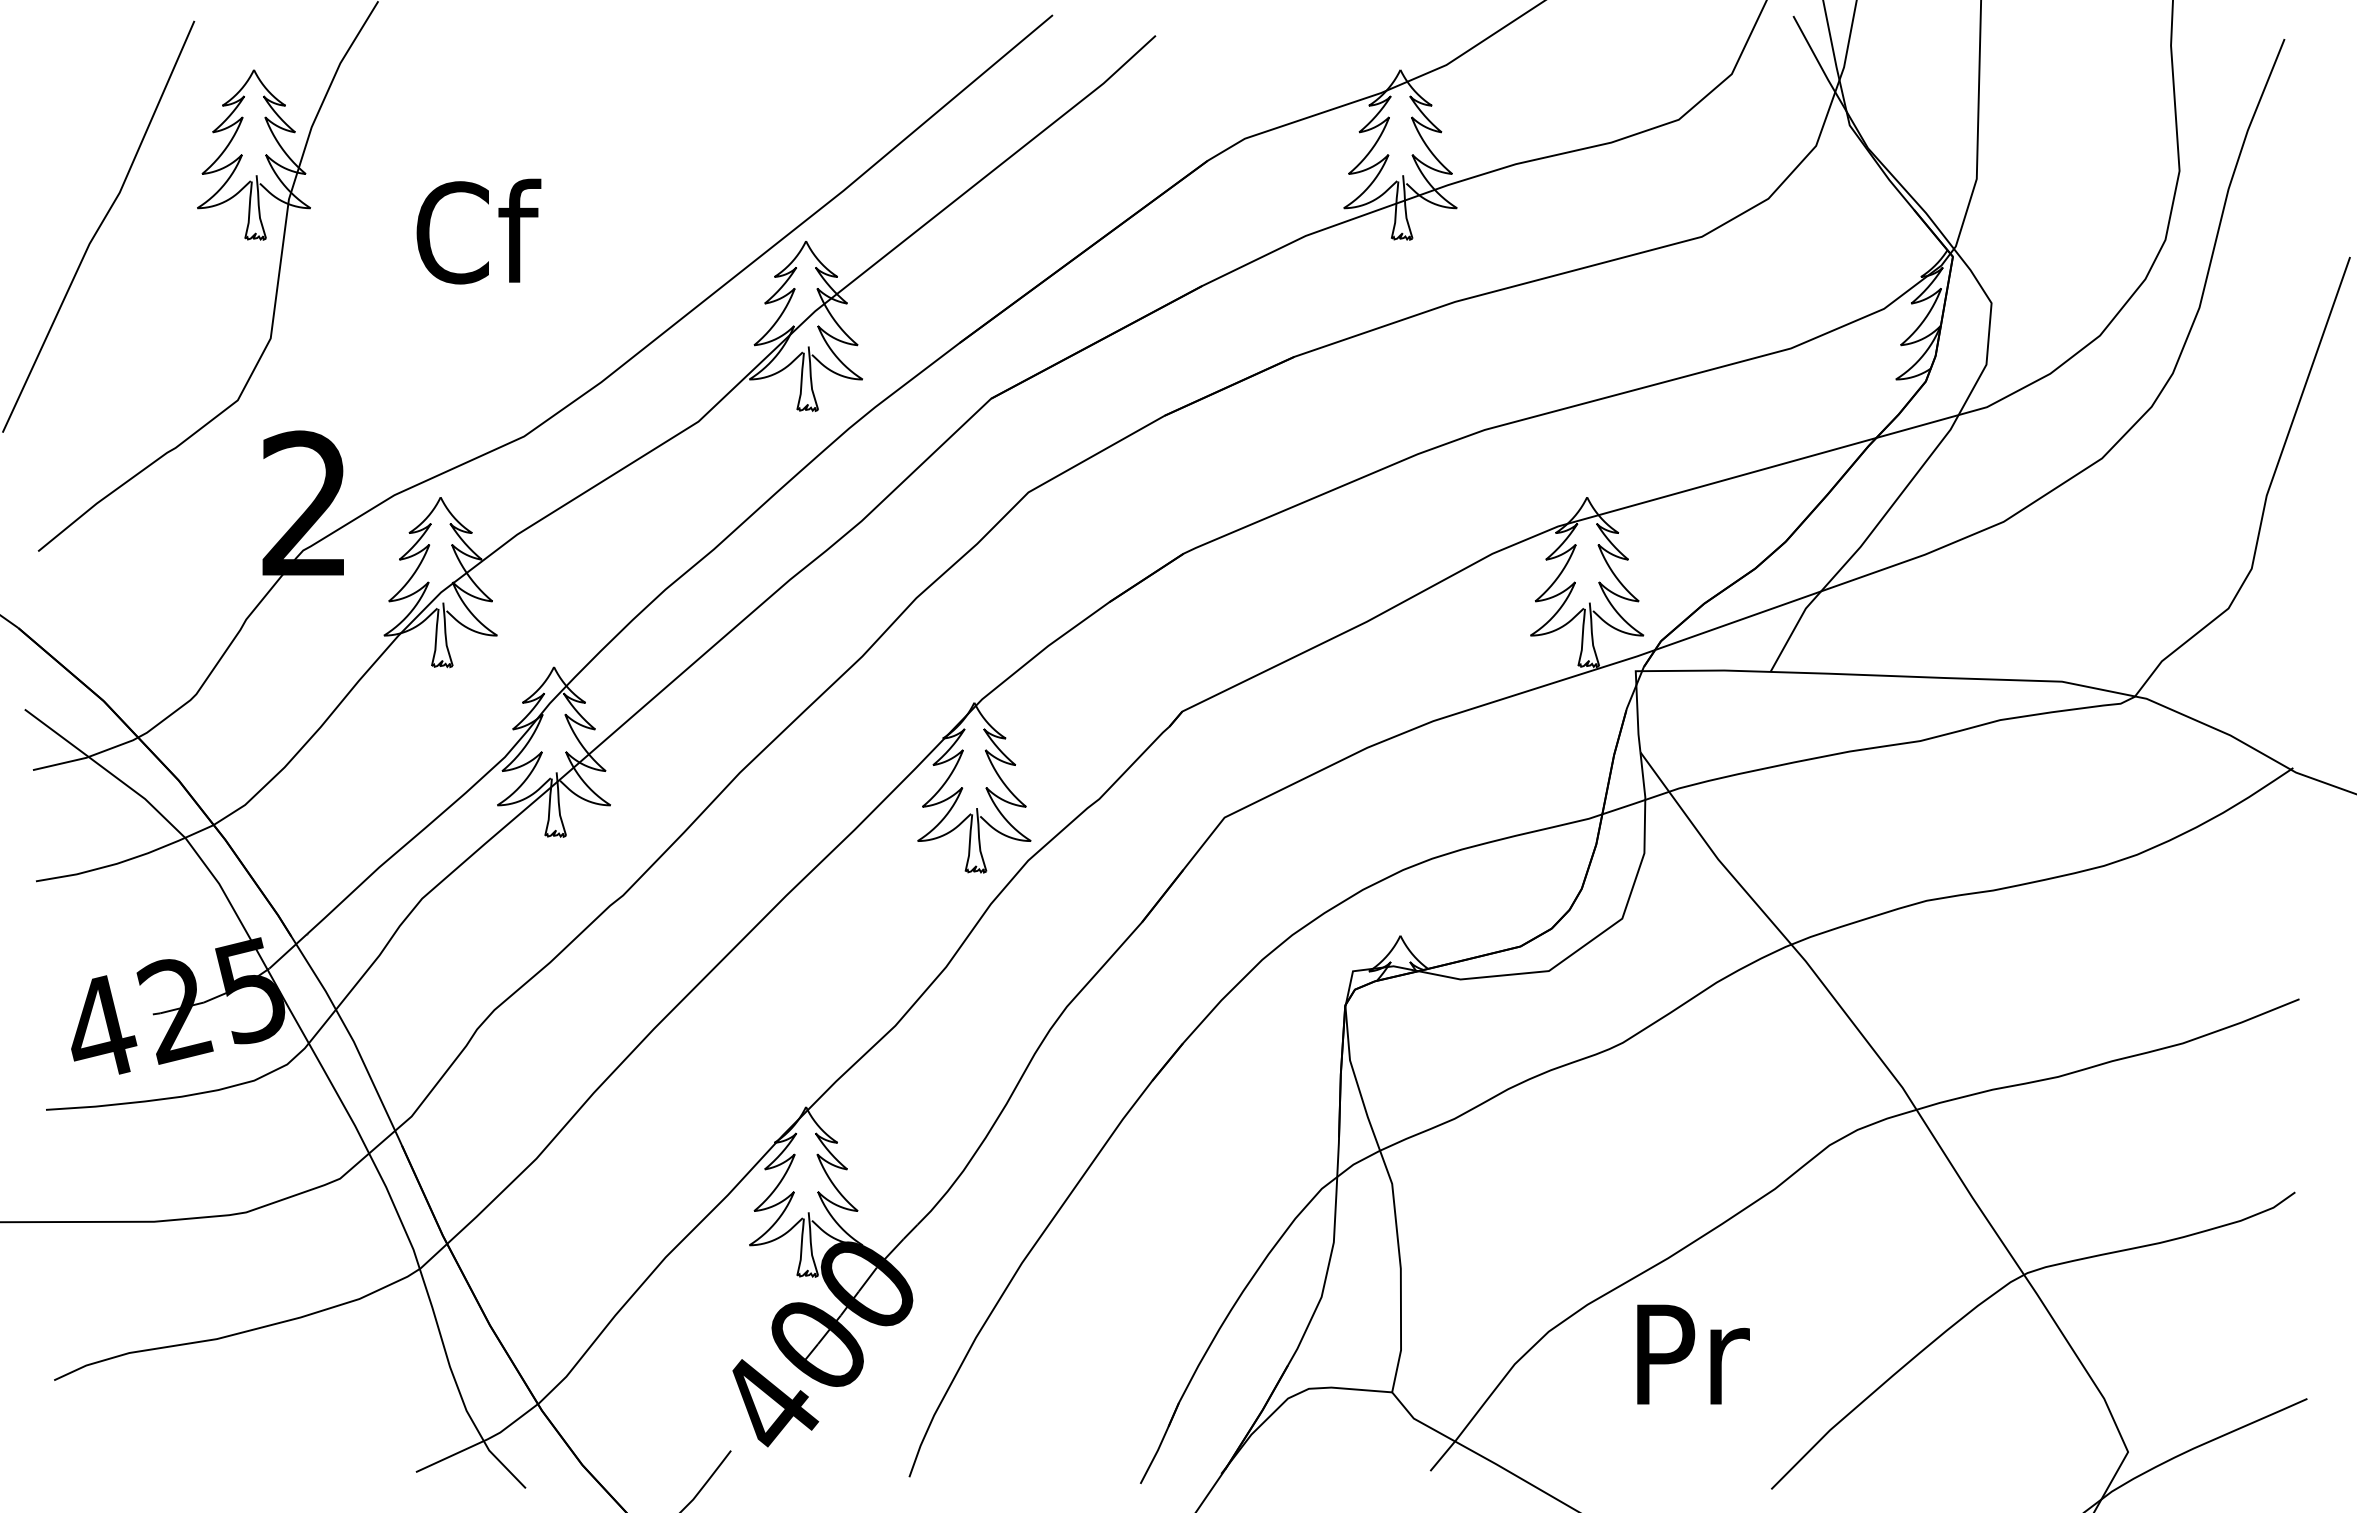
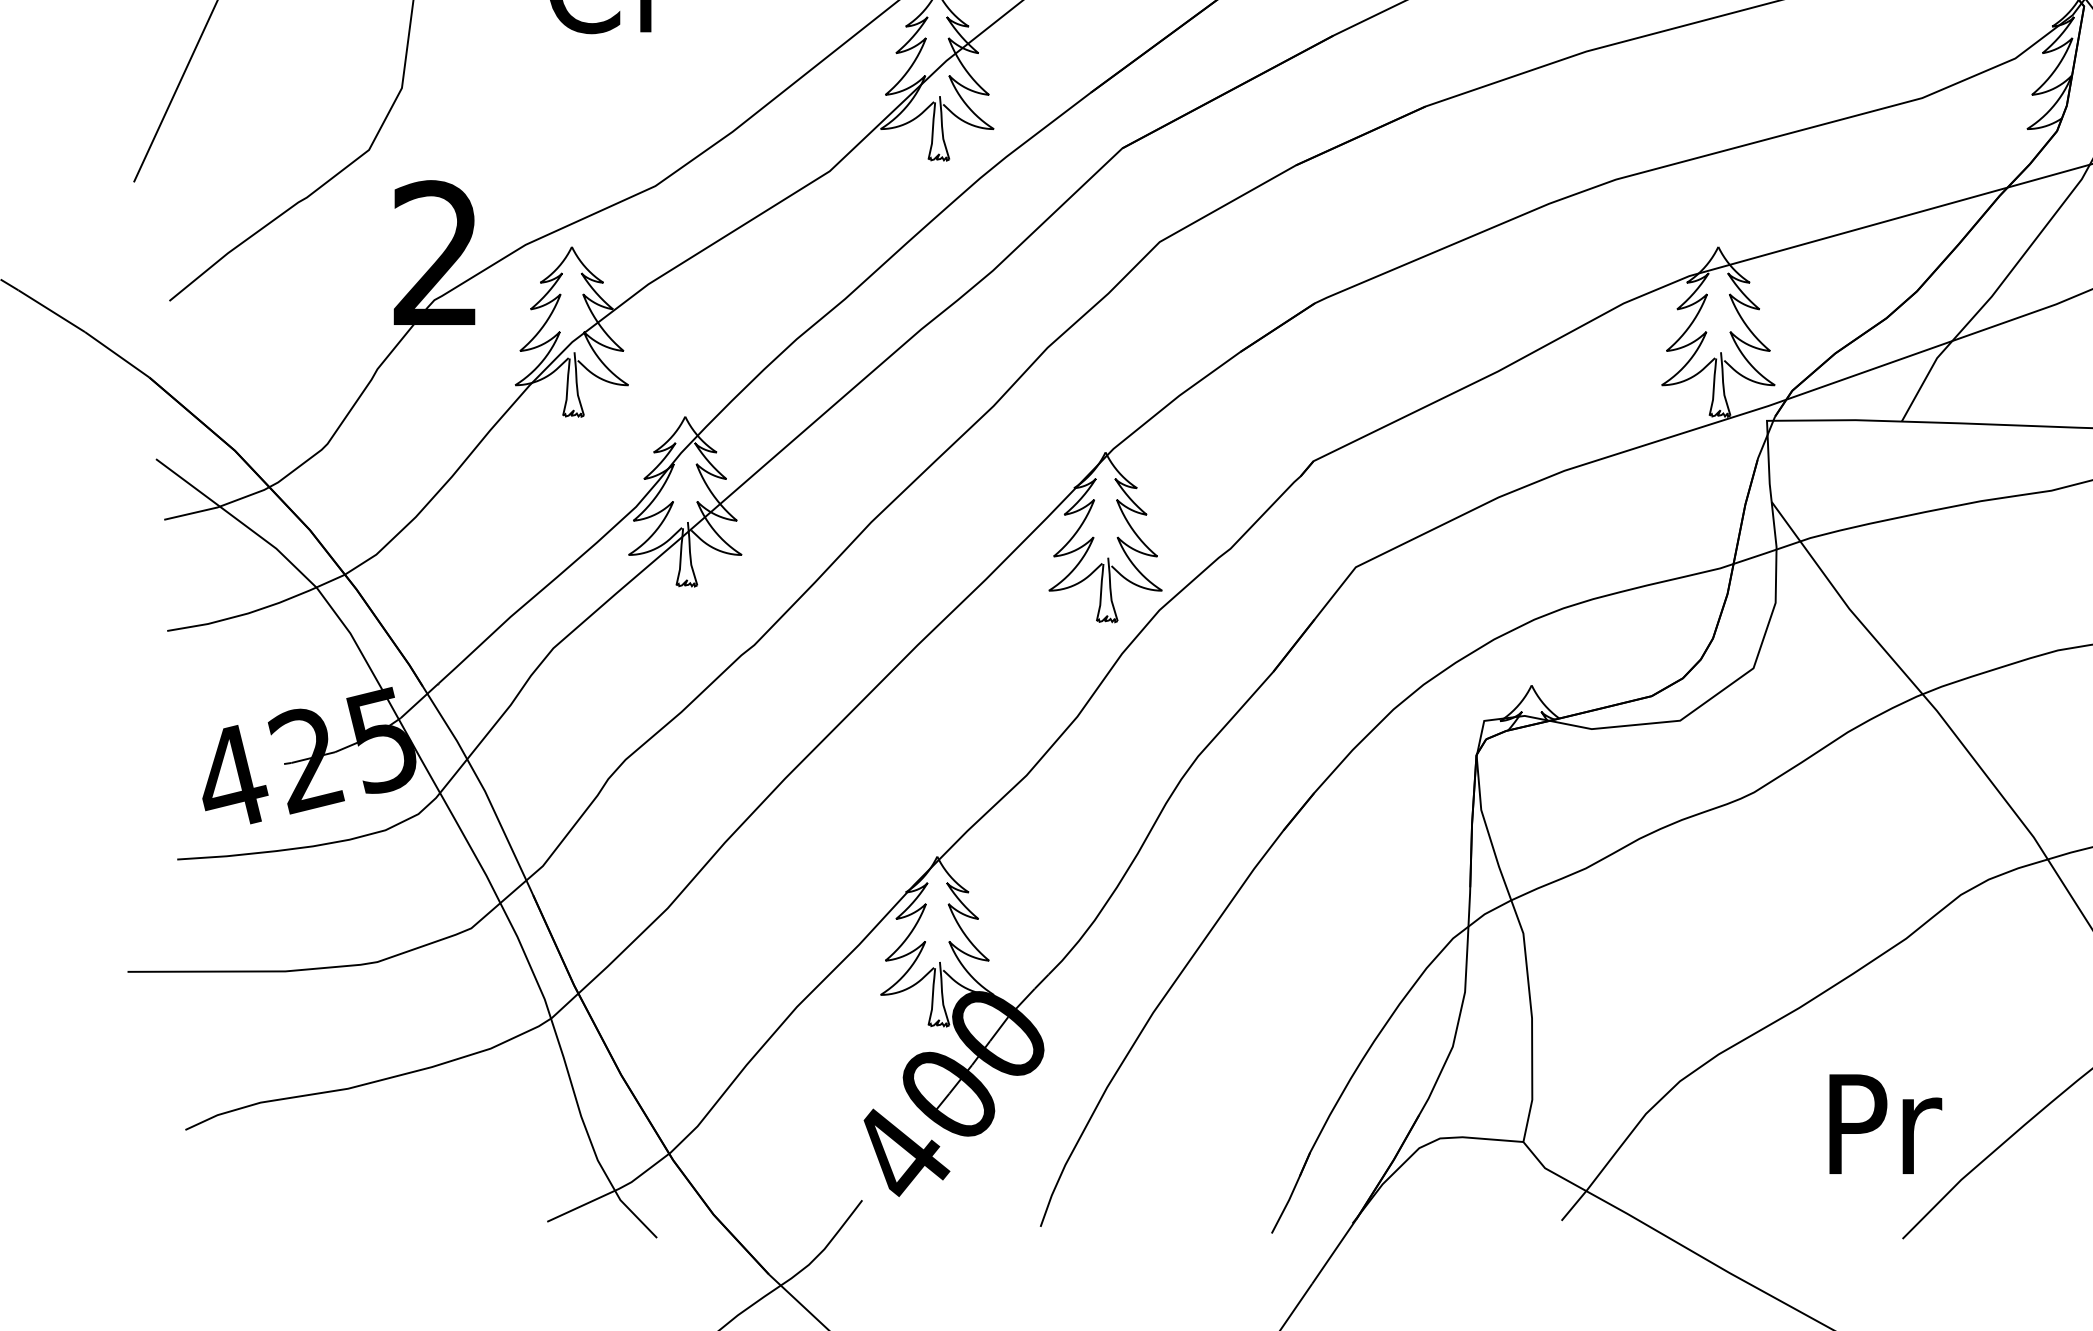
text: (1693, 1354) -> (1885, 1124), moved

